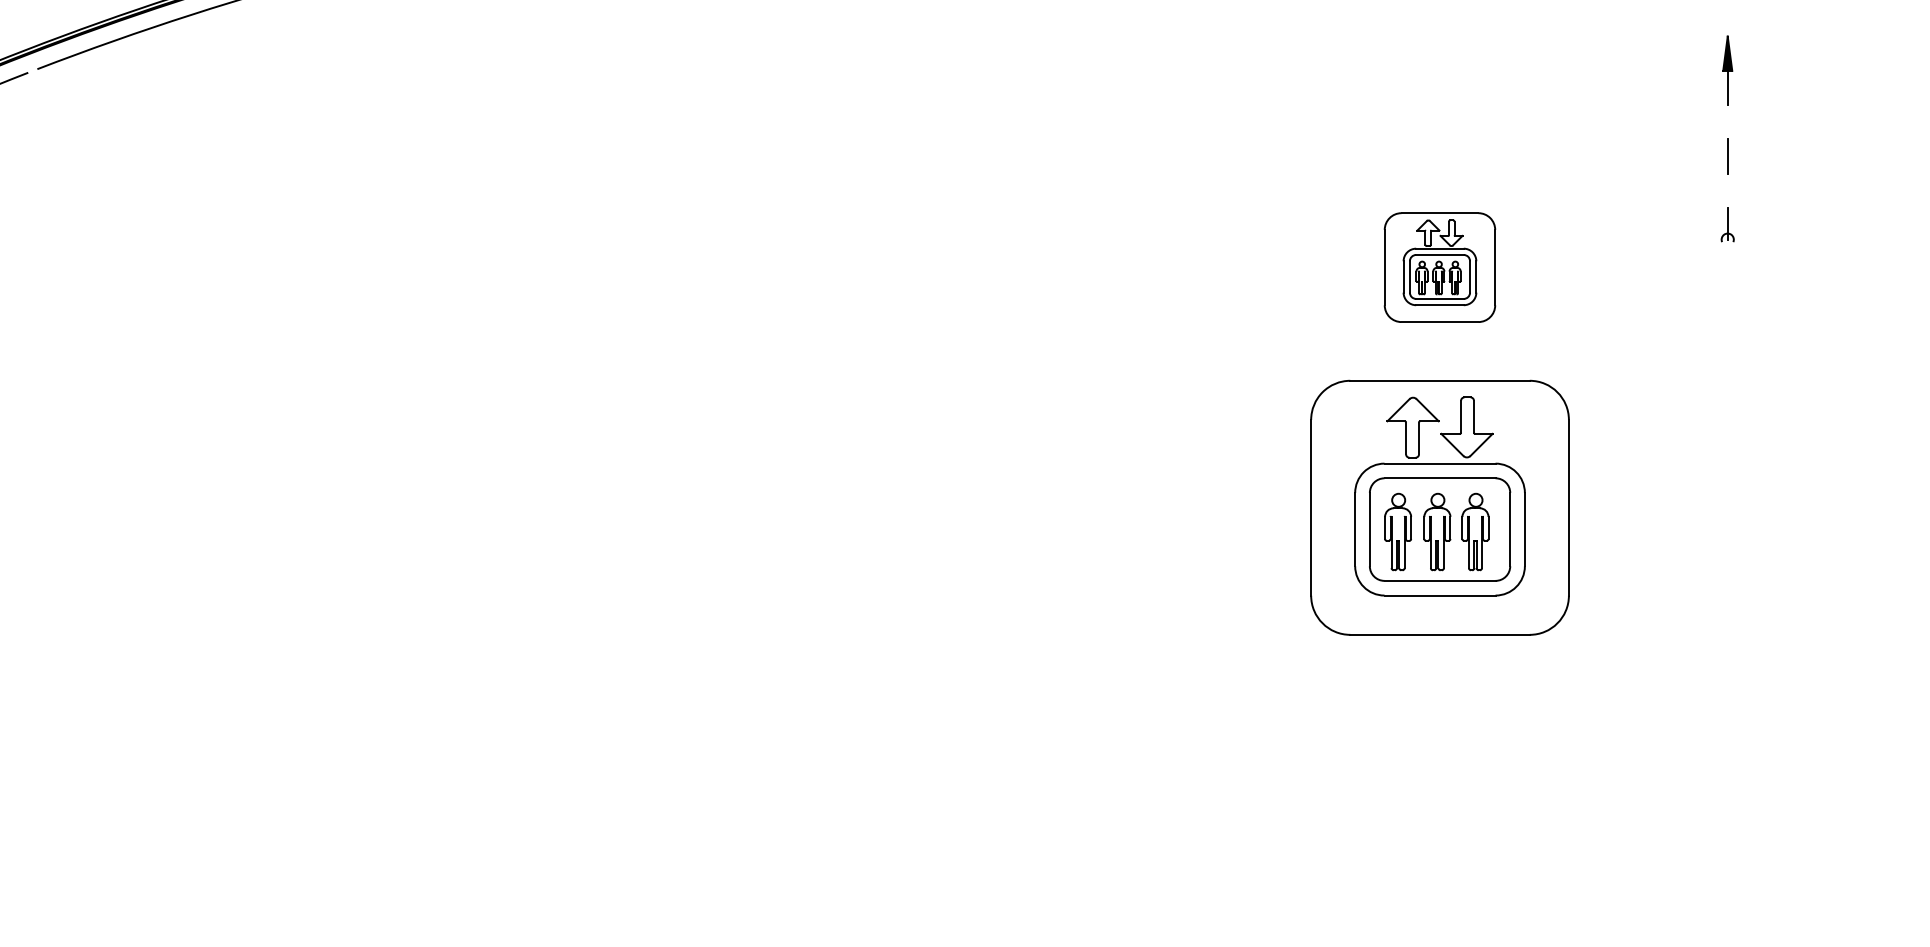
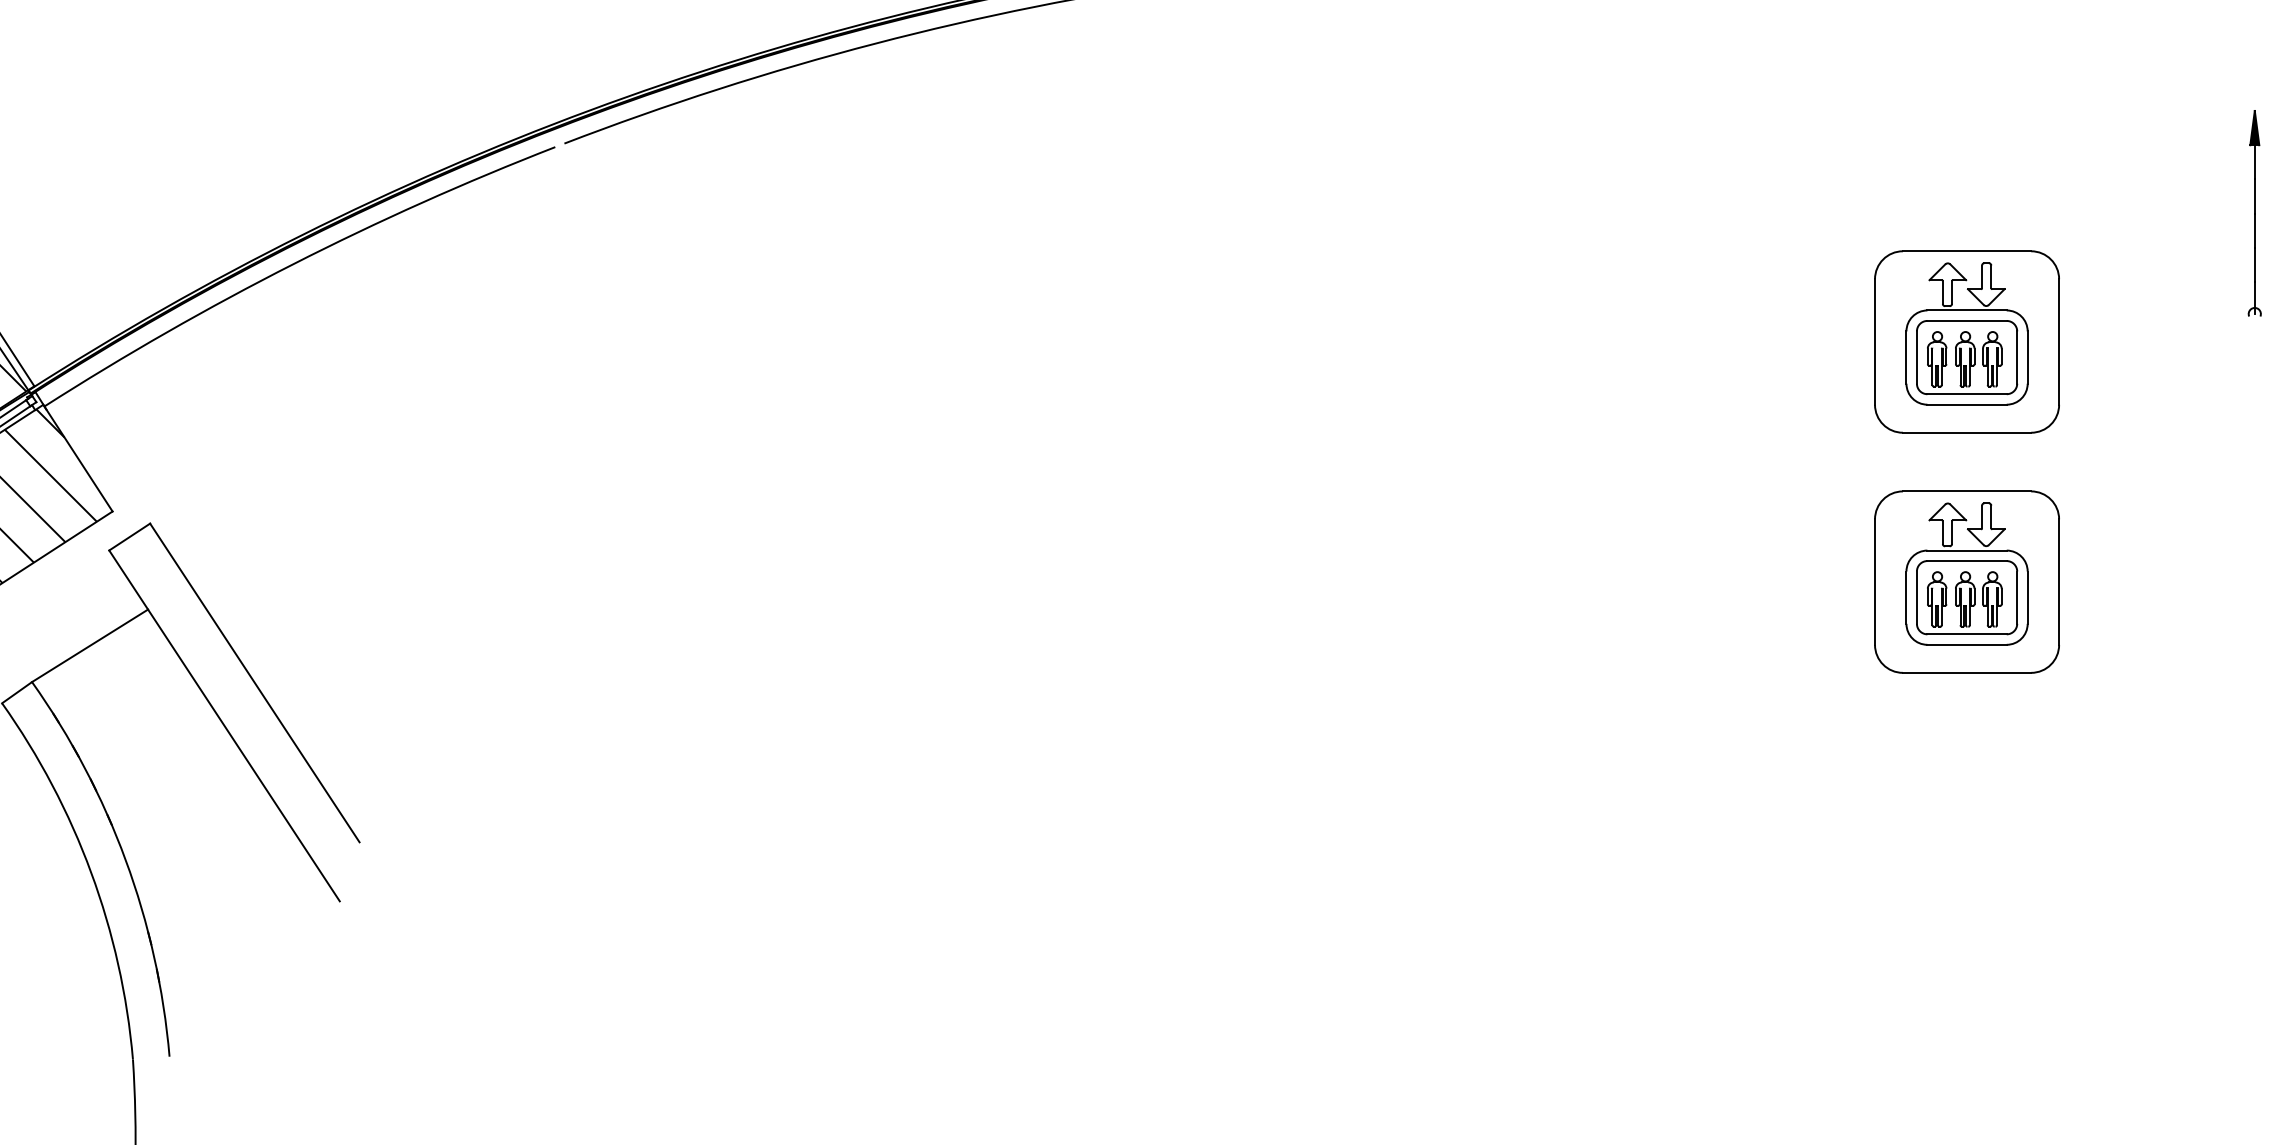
line: (1727, 122) -> (2254, 196), added
line: (1727, 191) -> (2254, 265), added
part: (1439, 267) -> (1966, 341), size x1.67
part: (1439, 507) -> (1966, 581), size x0.71

